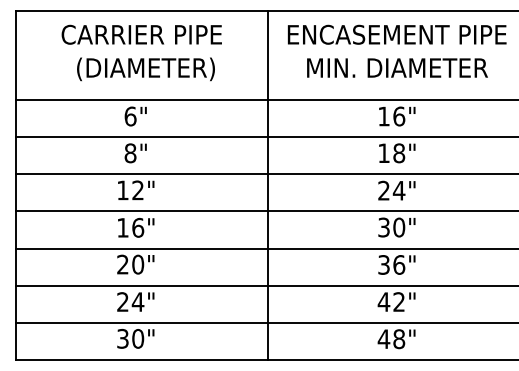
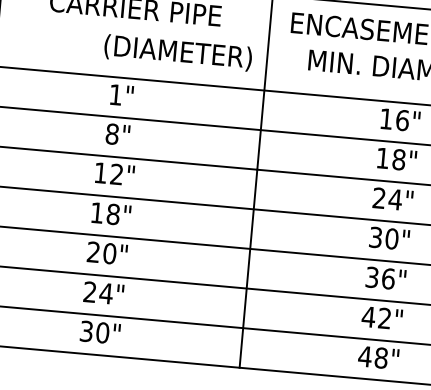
text: (145, 69) -> (177, 53), moved
text: (130, 116) -> (115, 94), 6" -> 1"
text: (138, 227) -> (113, 214), 16" -> 18"

